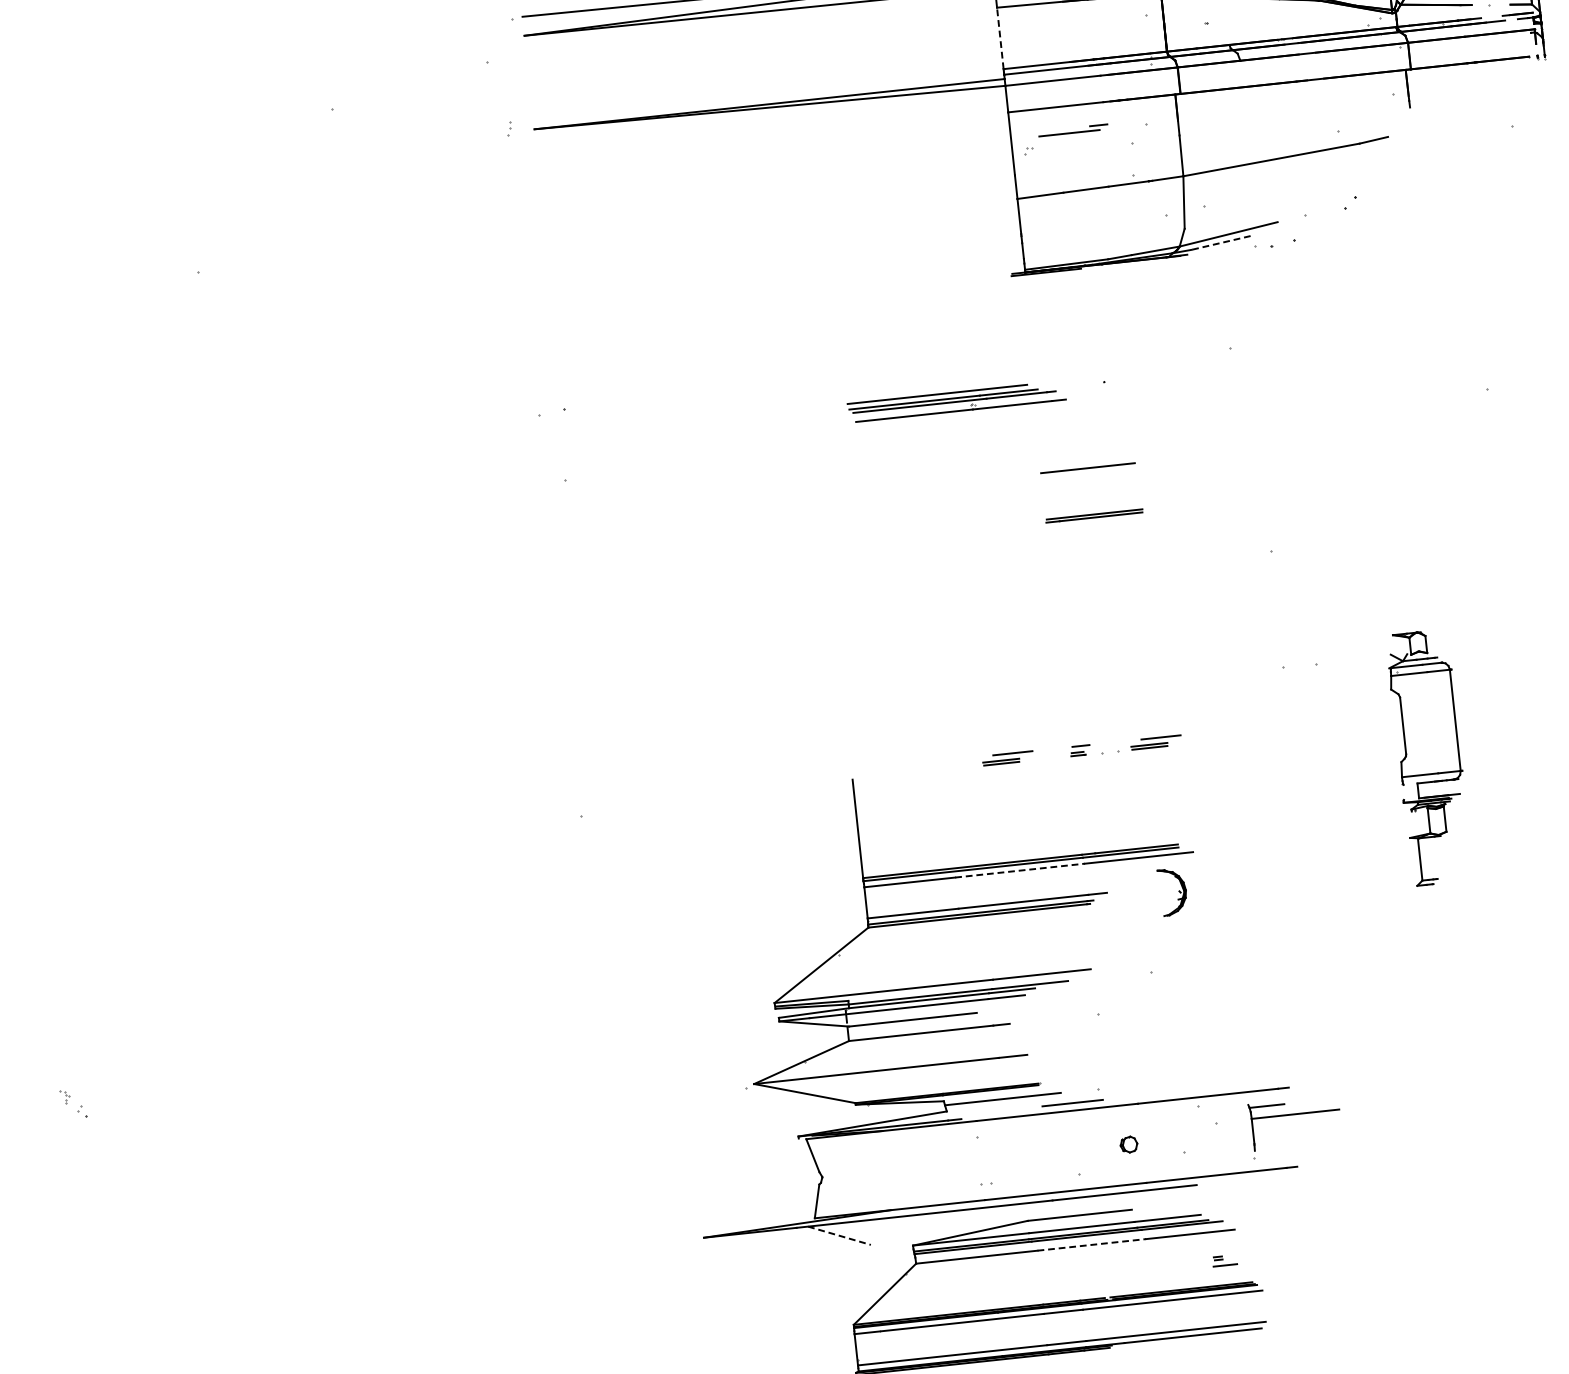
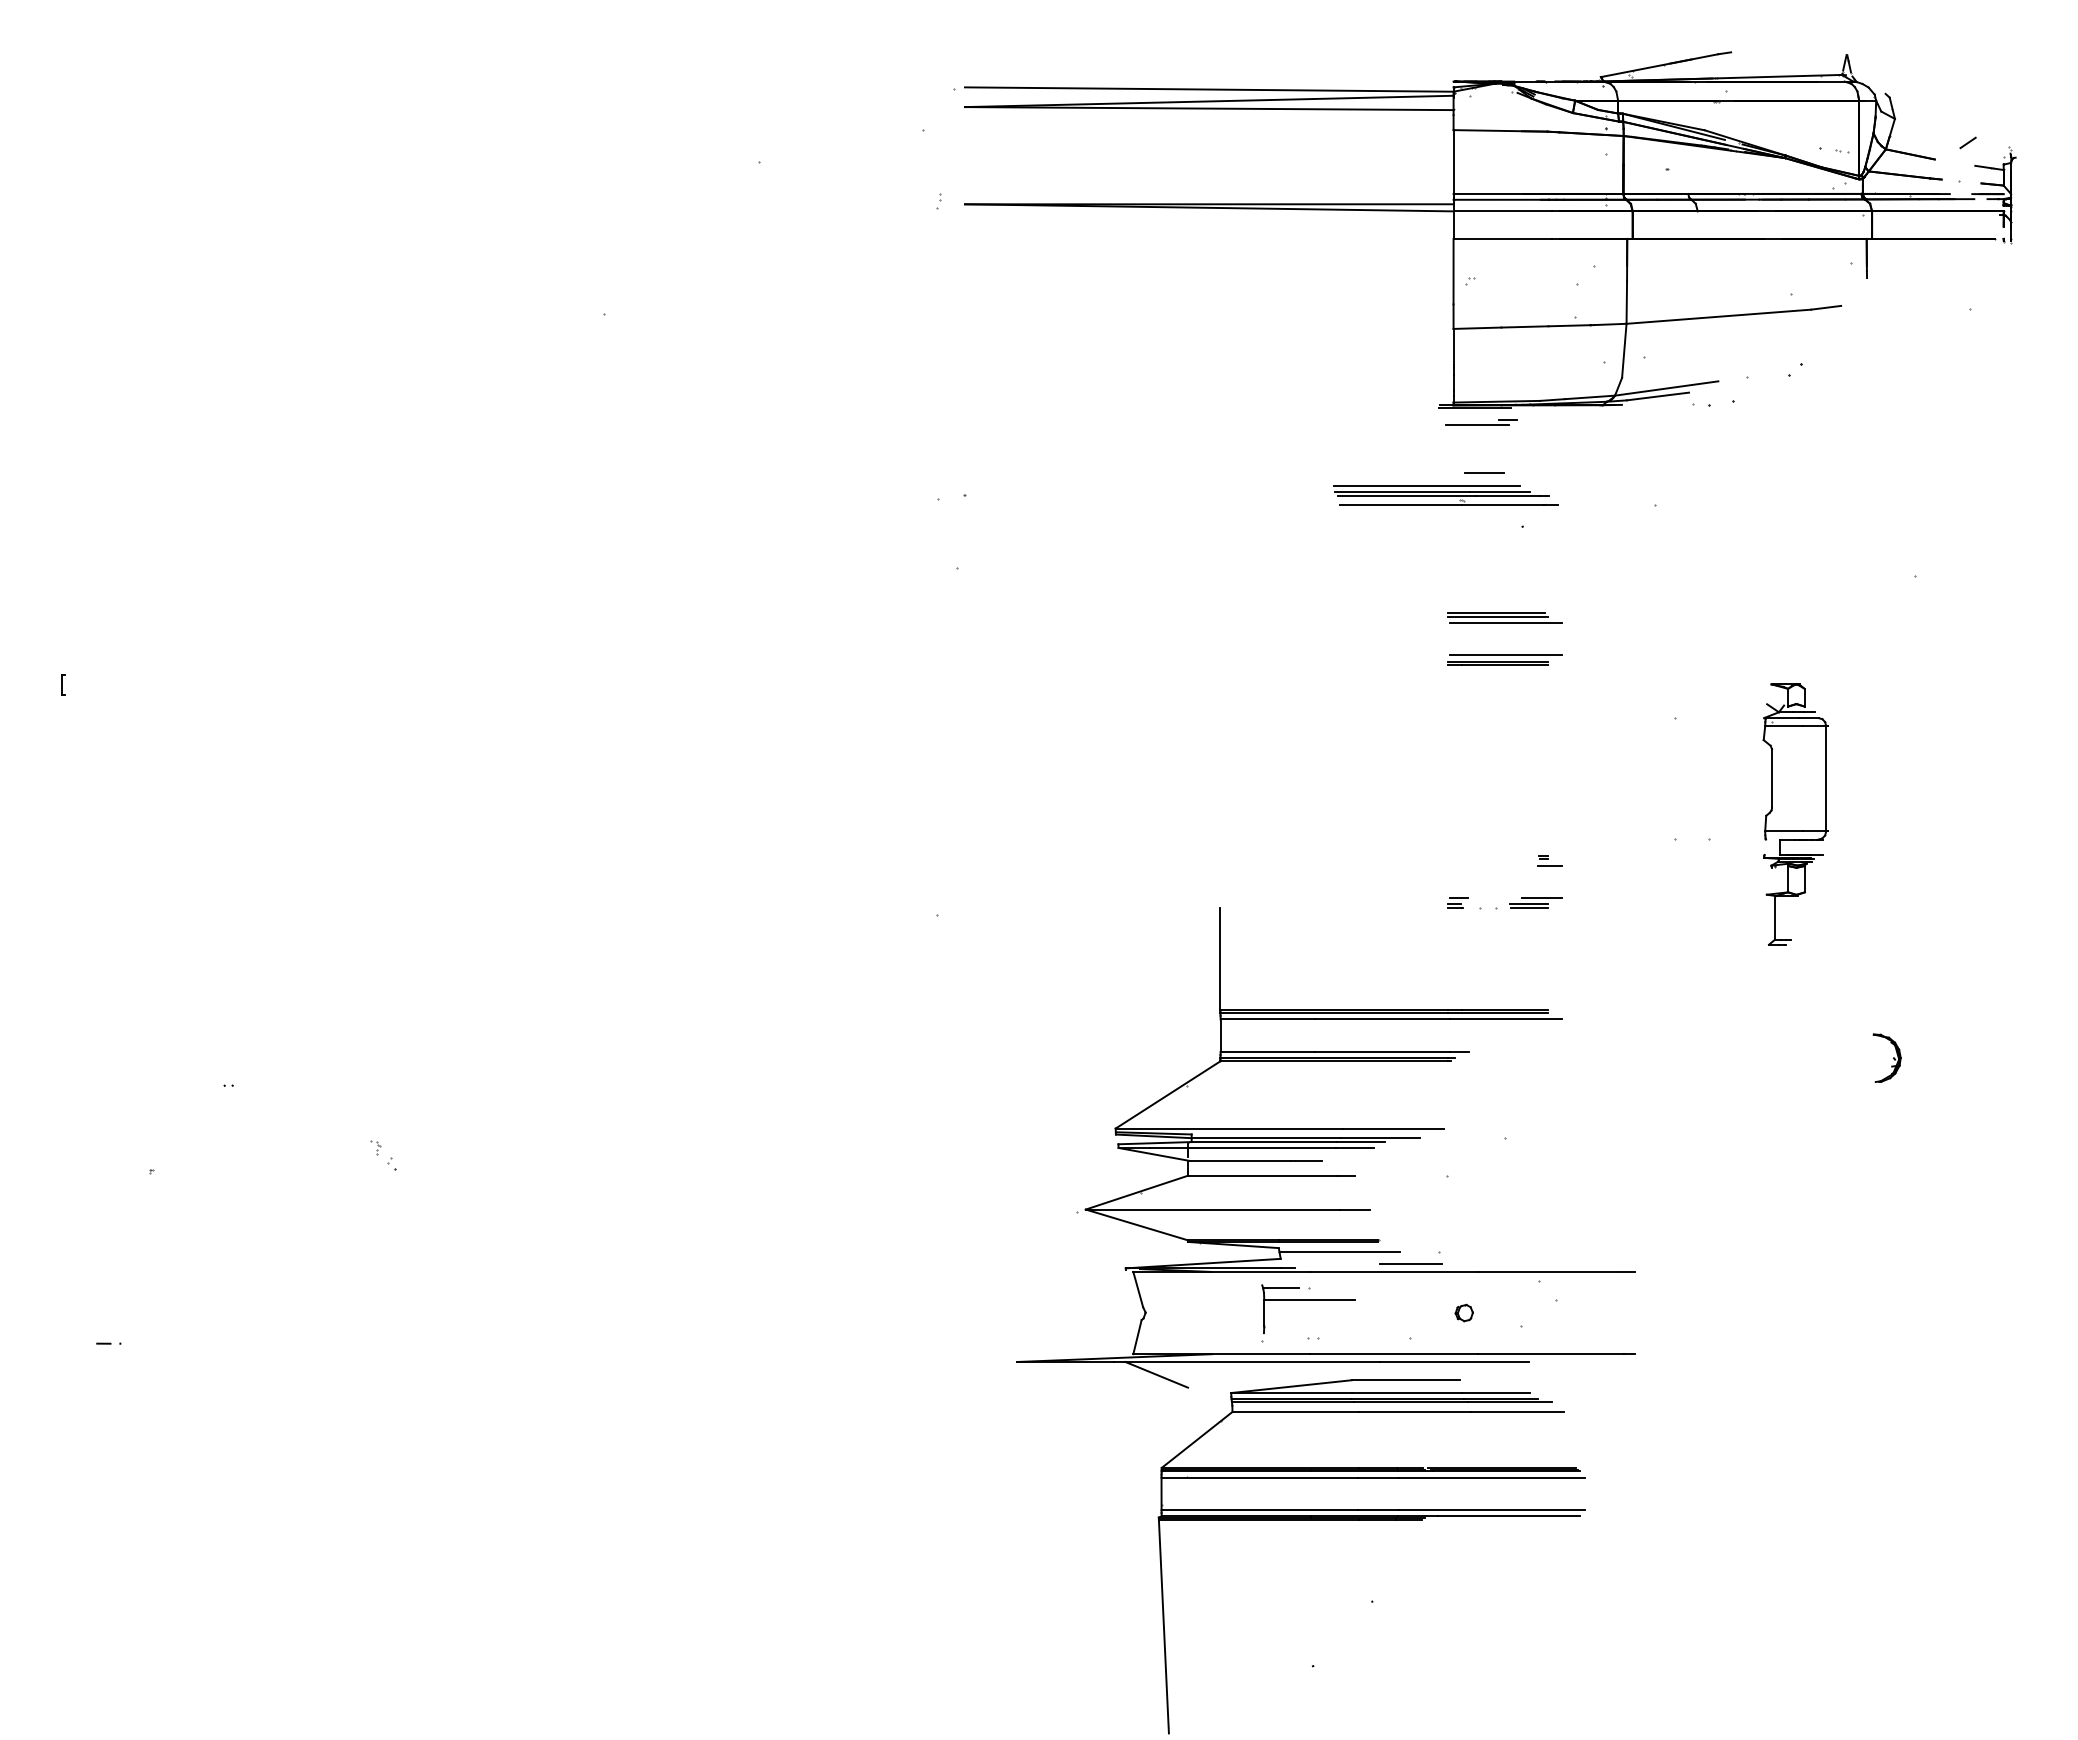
line: (1000, 38) -> (1453, 162), dashed -> solid
part: (1073, 130) -> (1481, 422), moved
line: (1220, 242) -> (1657, 396), dashed -> solid
line: (1062, 334) -> (1484, 473), added
part: (956, 401) -> (1445, 495), moved
line: (1089, 471) -> (1497, 616), added
line: (1097, 476) -> (1505, 622), added
line: (1101, 507) -> (1505, 655), added
part: (1429, 757) -> (1795, 814), moved
part: (1007, 758) -> (1381, 902), removed
line: (1020, 870) -> (1382, 1019), dashed -> solid
part: (1178, 890) -> (1893, 1057), moved
part: (1294, 1114) -> (1308, 1300), moved
line: (839, 1235) -> (1156, 1374), dashed -> solid
line: (1092, 1244) -> (1415, 1411), dashed -> solid
part: (1224, 1260) -> (1549, 860), moved

